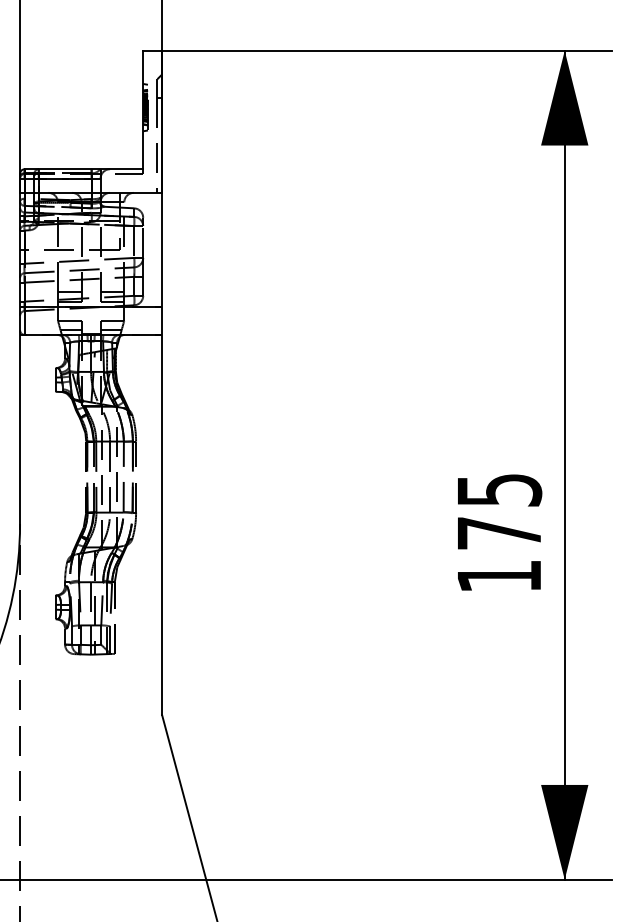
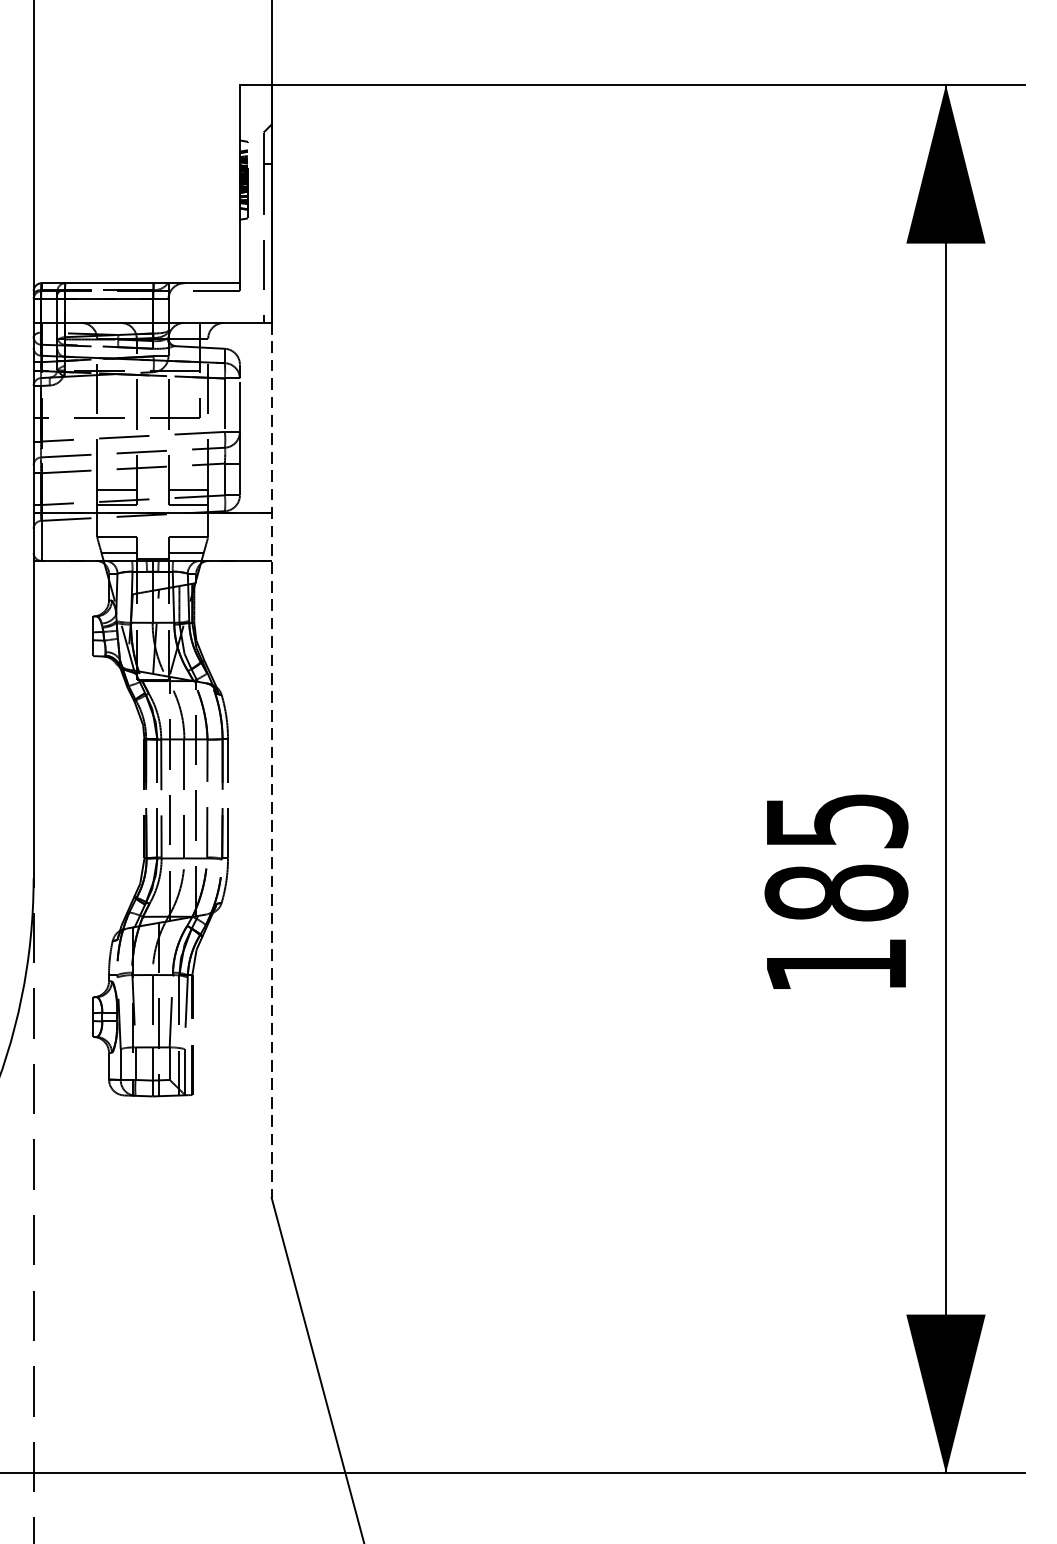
line: (162, 454) -> (272, 761), solid -> dashed
text: (499, 533) -> (836, 893), 175 -> 185

